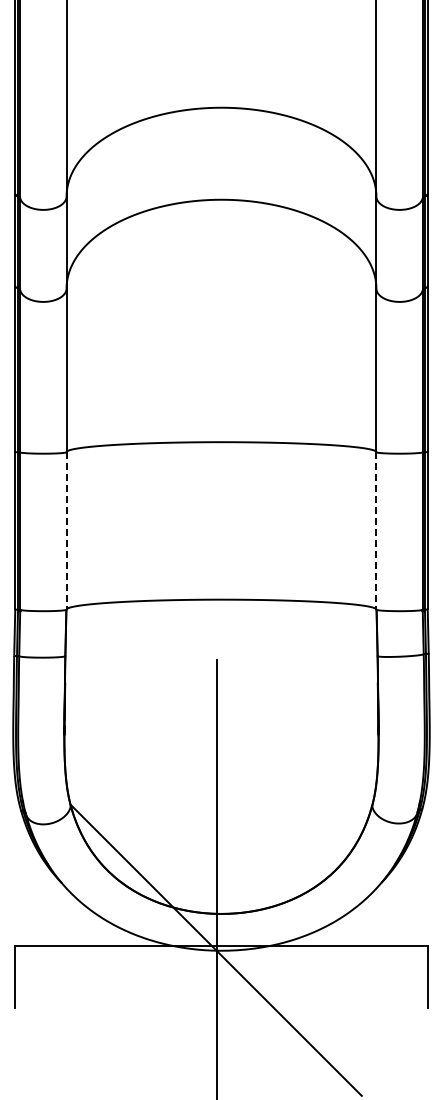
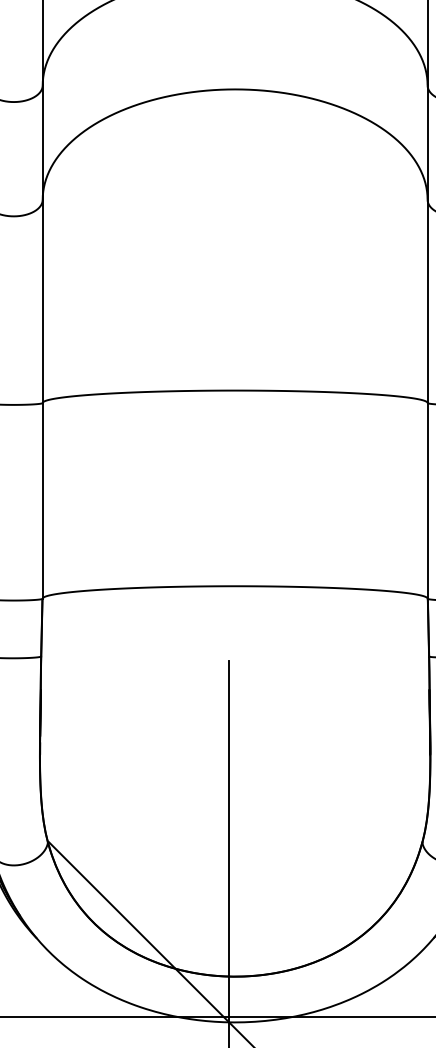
line: (66, 530) -> (42, 500), dashed -> solid
line: (376, 530) -> (427, 500), dashed -> solid

